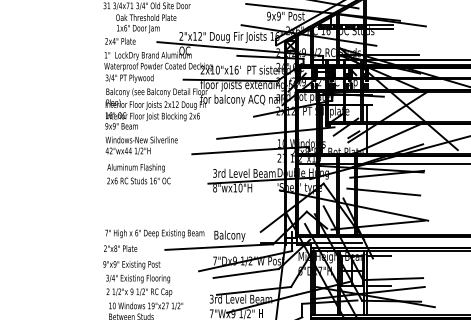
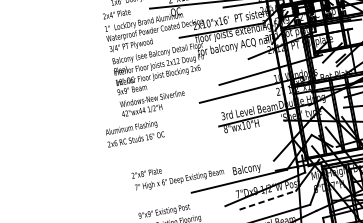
text: (138, 173) -> (134, 132), moved
text: (120, 248) -> (146, 173), moved
line: (246, 273) -> (268, 200), solid -> dashed

